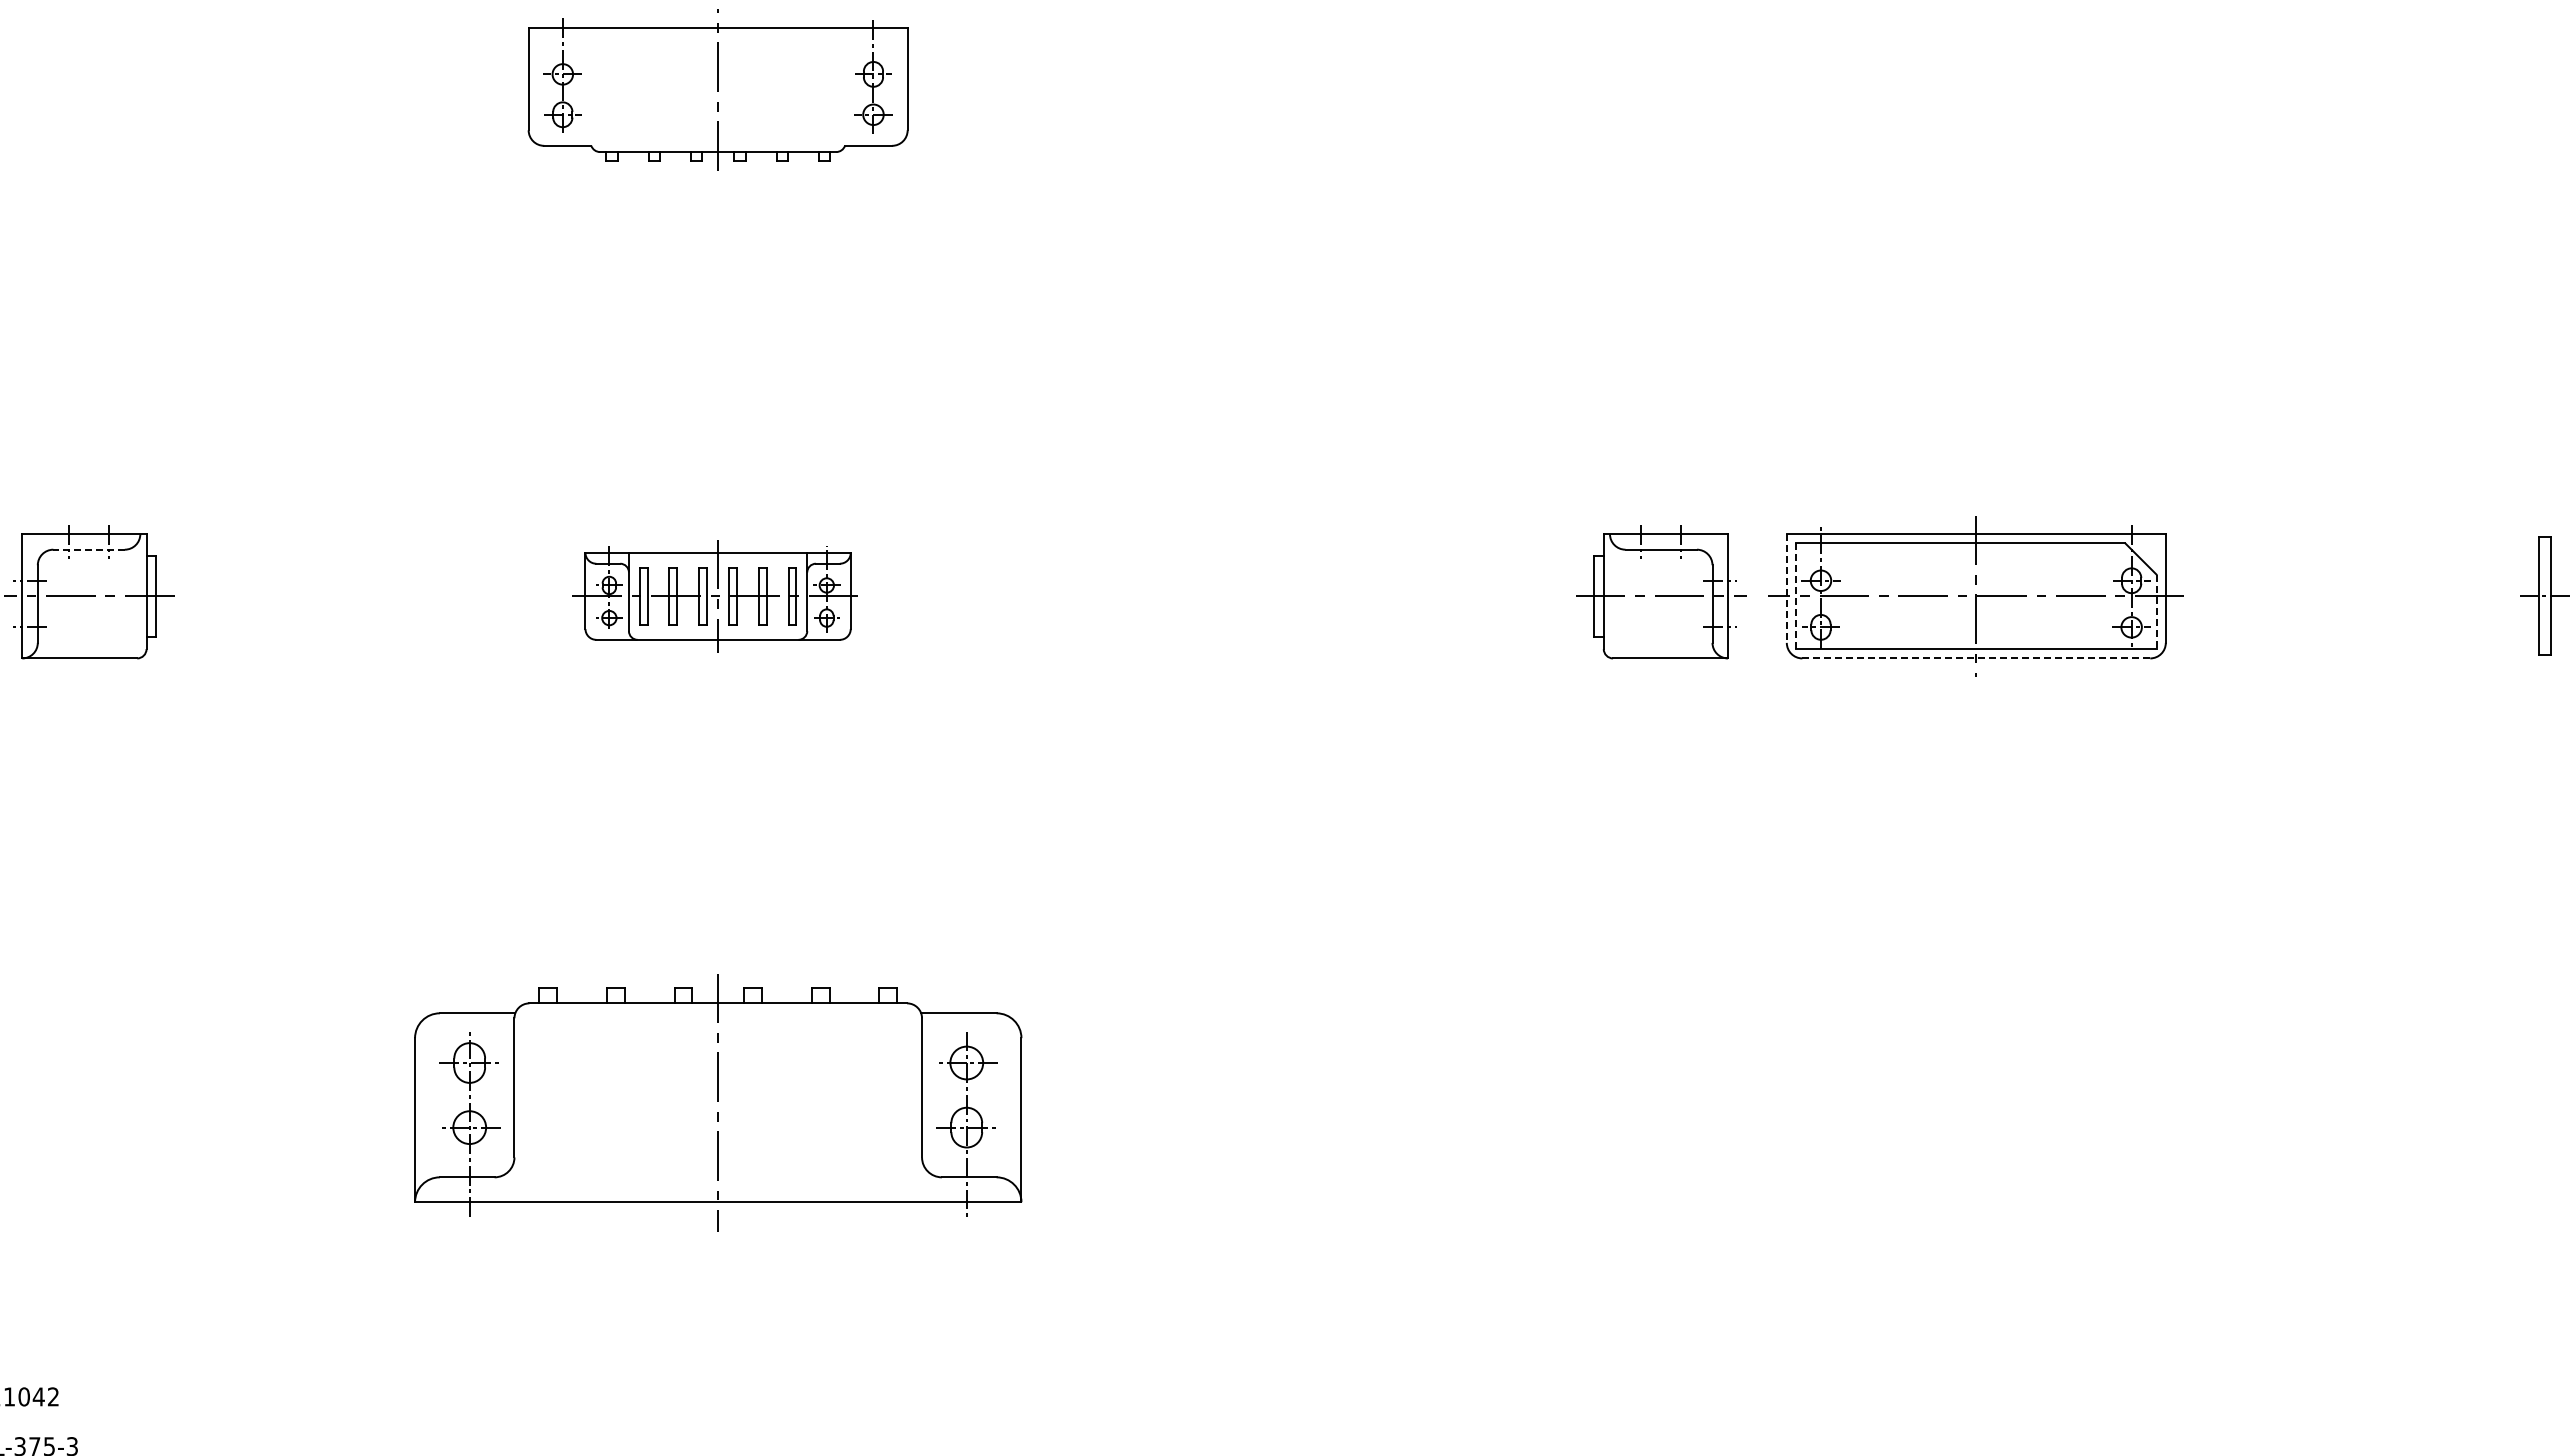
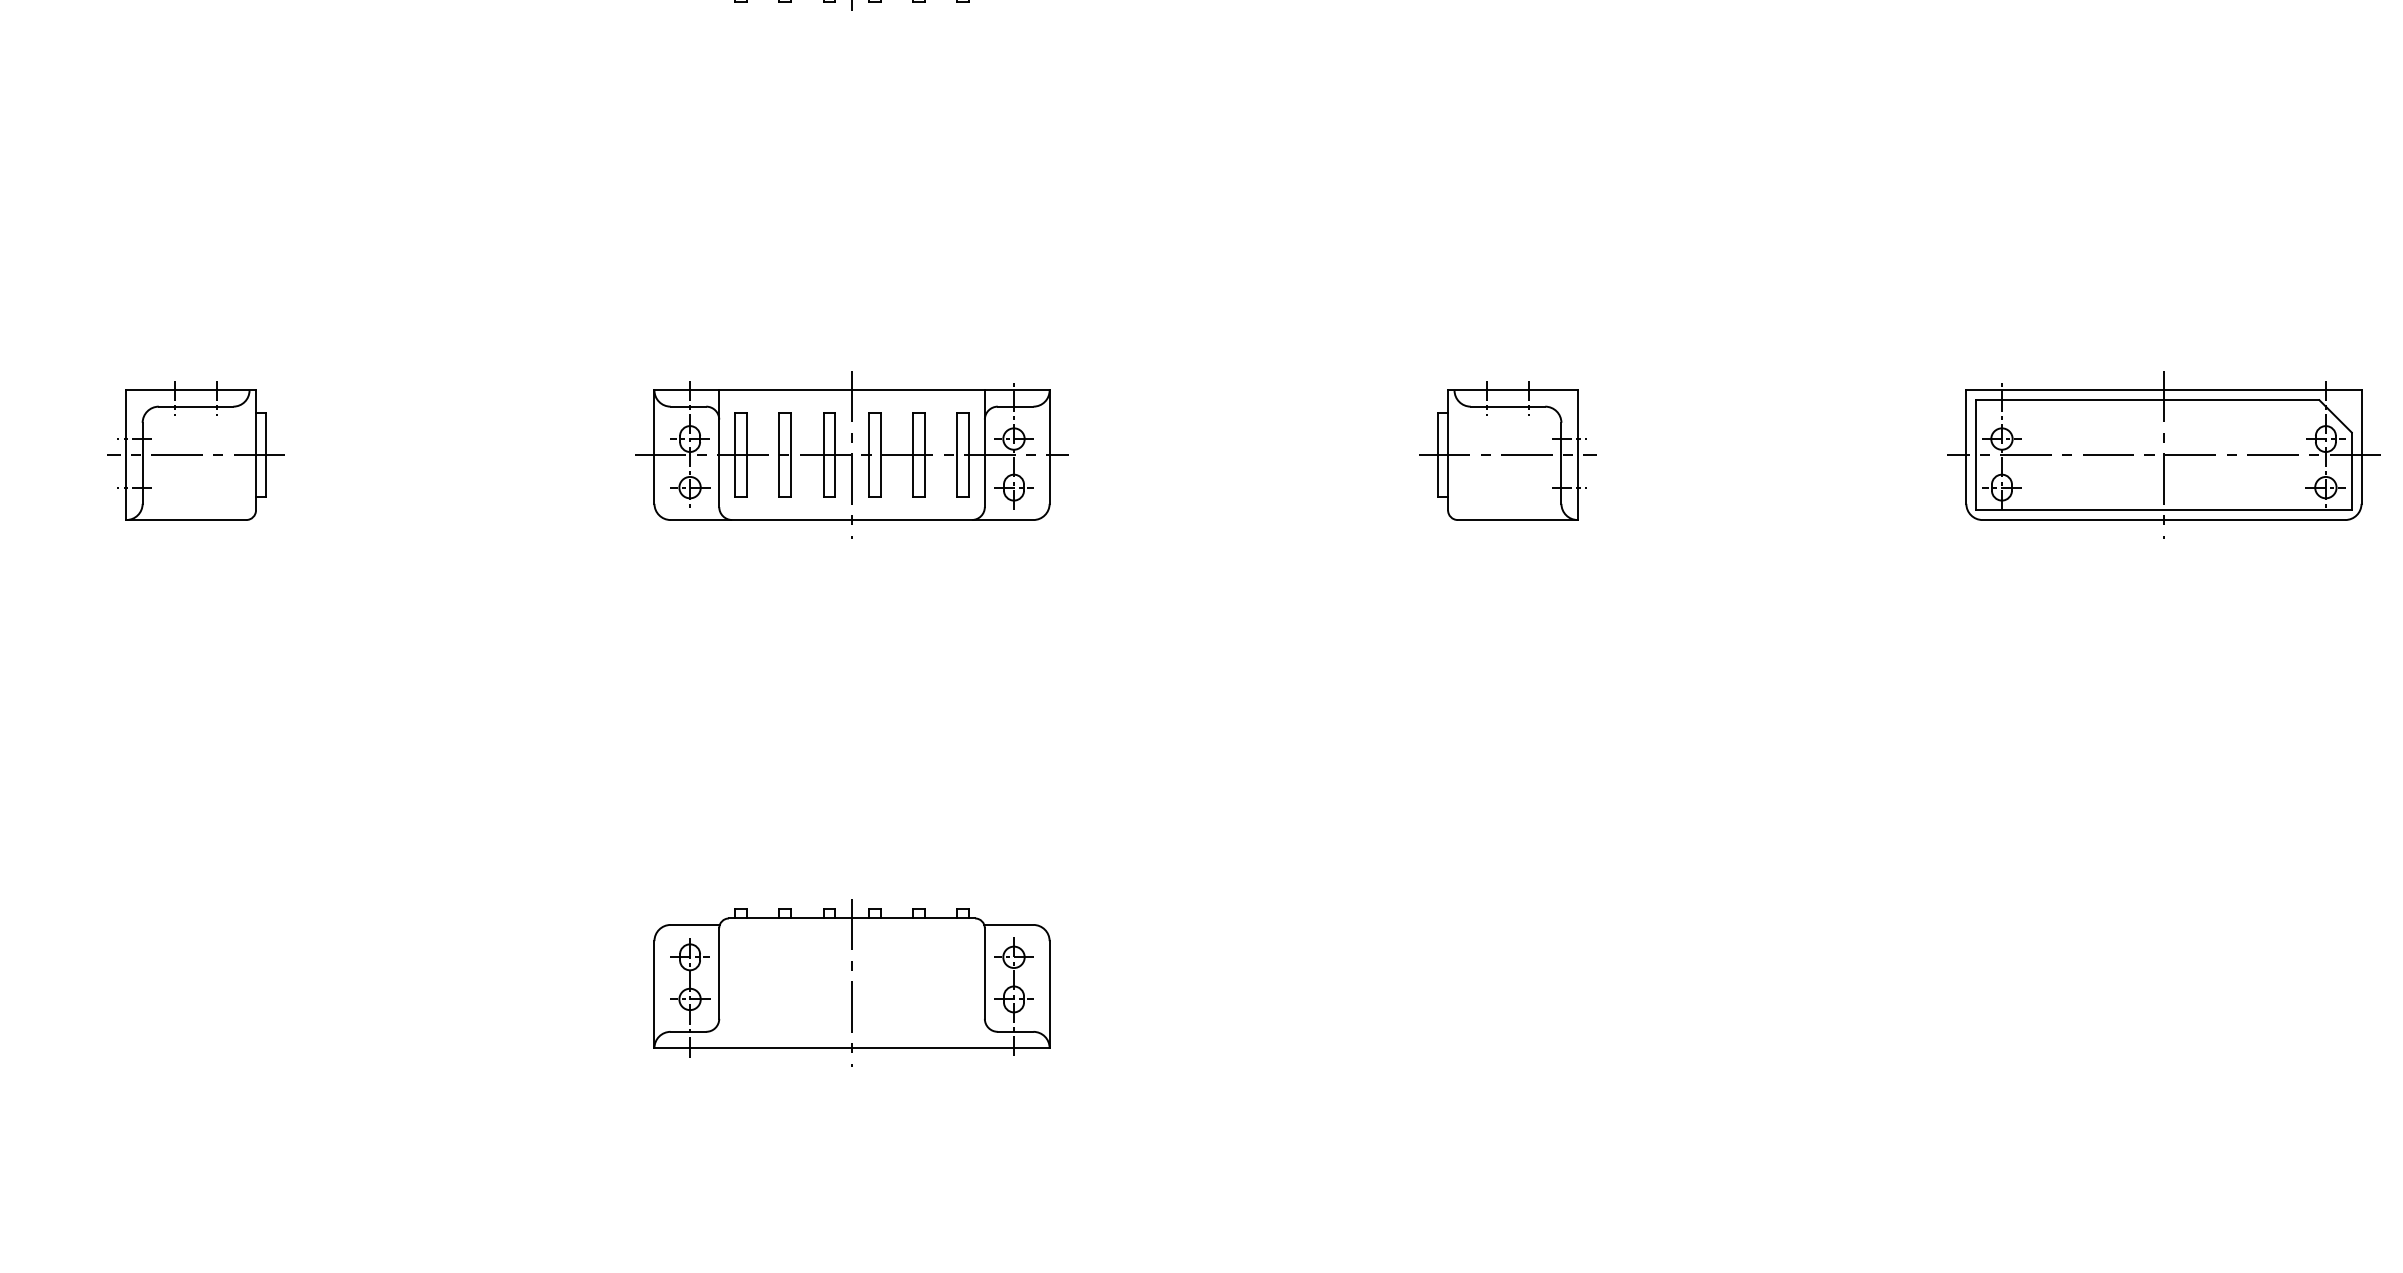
line: (89, 549) -> (196, 406), dashed -> solid
line: (1786, 589) -> (1966, 448), dashed -> solid
part: (1661, 592) -> (1508, 451), moved
part: (717, 596) -> (851, 455), size x1.43
line: (1796, 596) -> (1976, 455), dashed -> solid
line: (2156, 612) -> (2351, 472), dashed -> solid
line: (1976, 658) -> (2164, 520), dashed -> solid
part: (717, 1102) -> (851, 983), size x0.62

